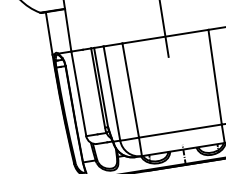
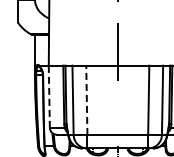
line: (130, 90) -> (86, 100), solid -> dashed
line: (79, 93) -> (49, 96), solid -> dashed

